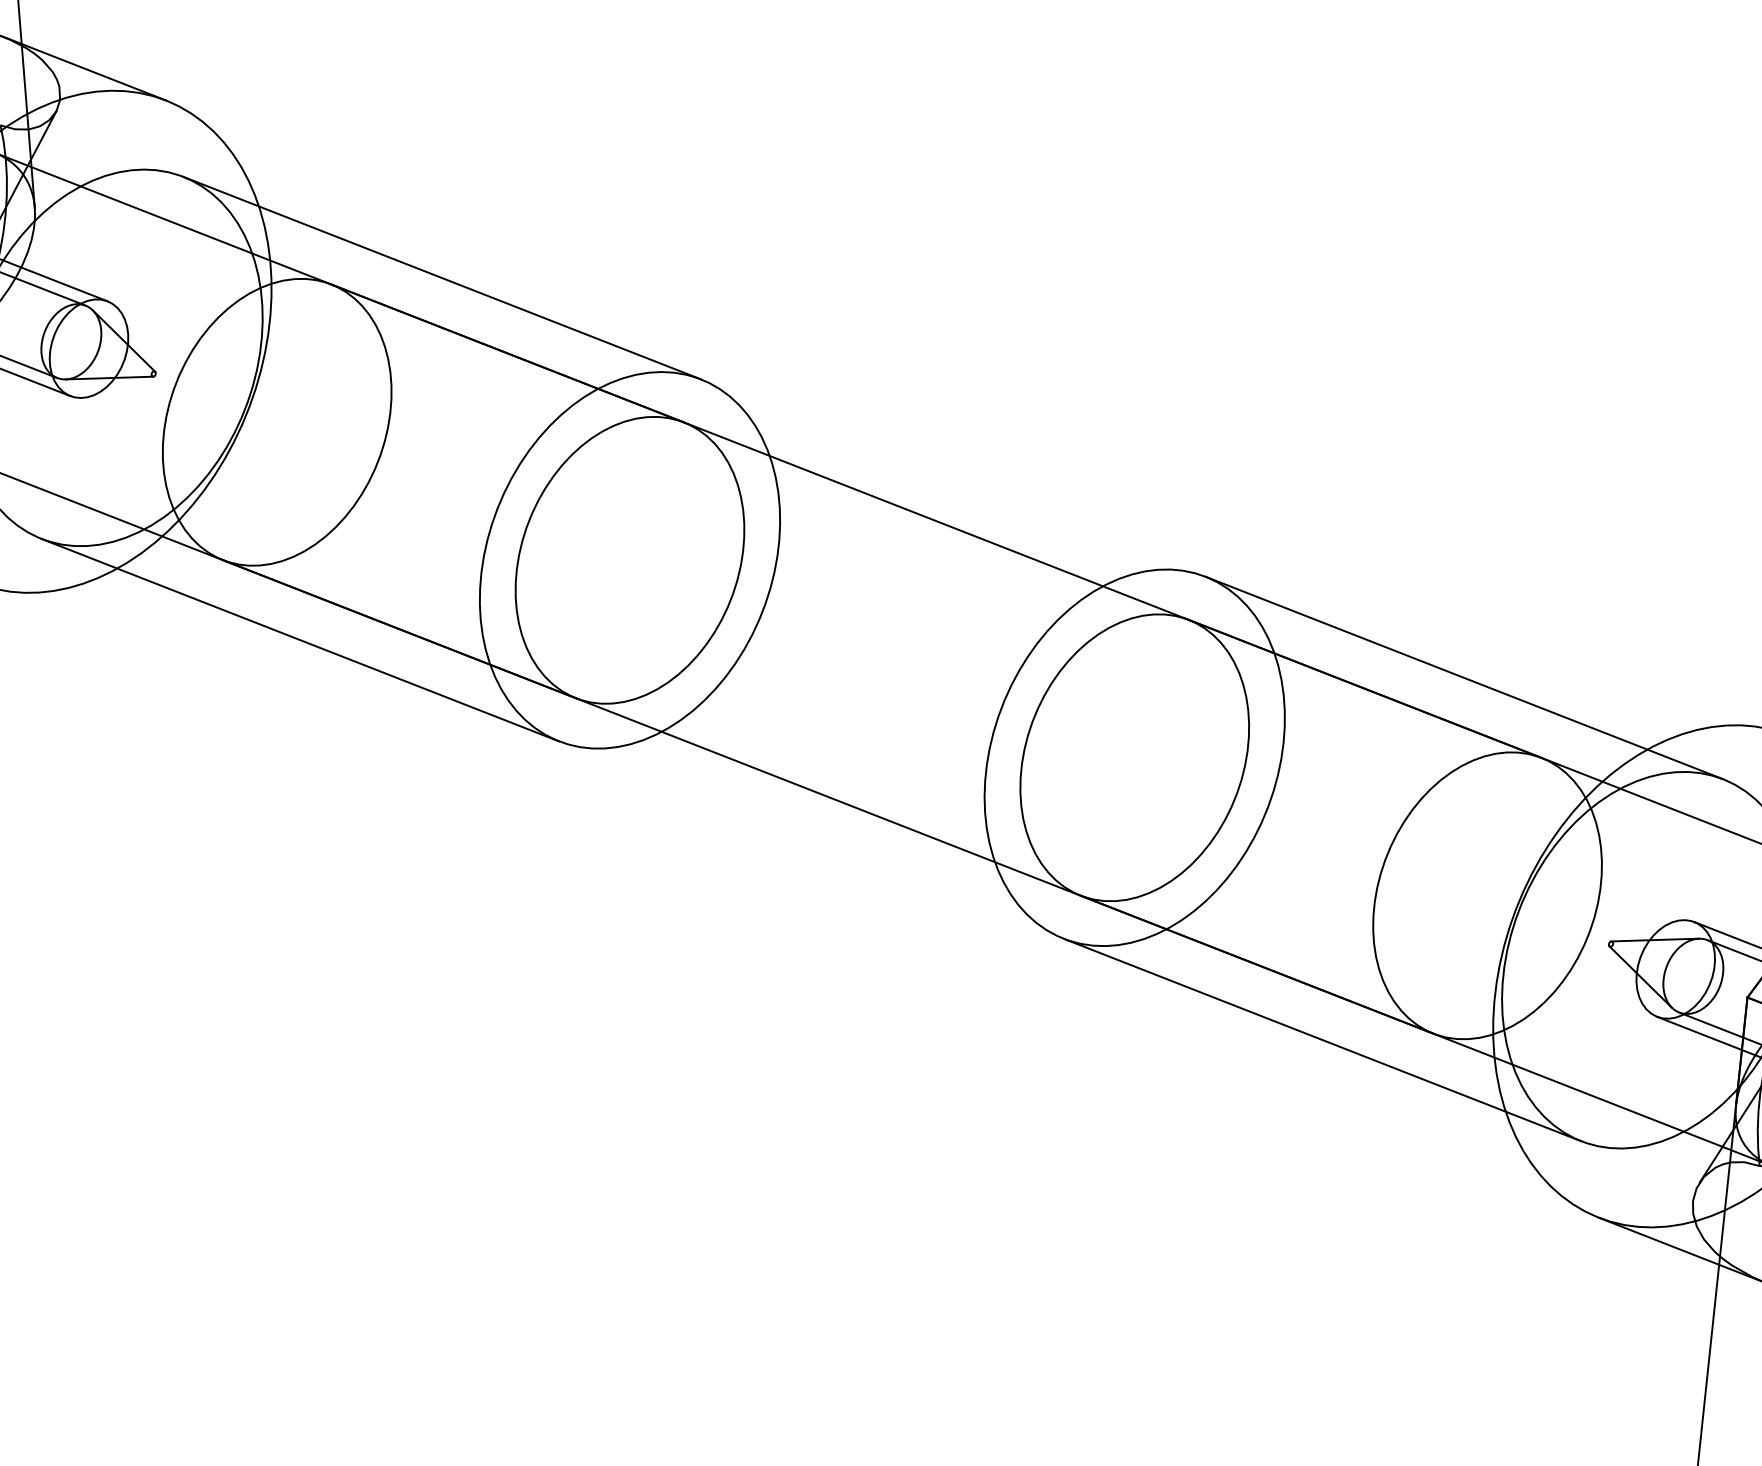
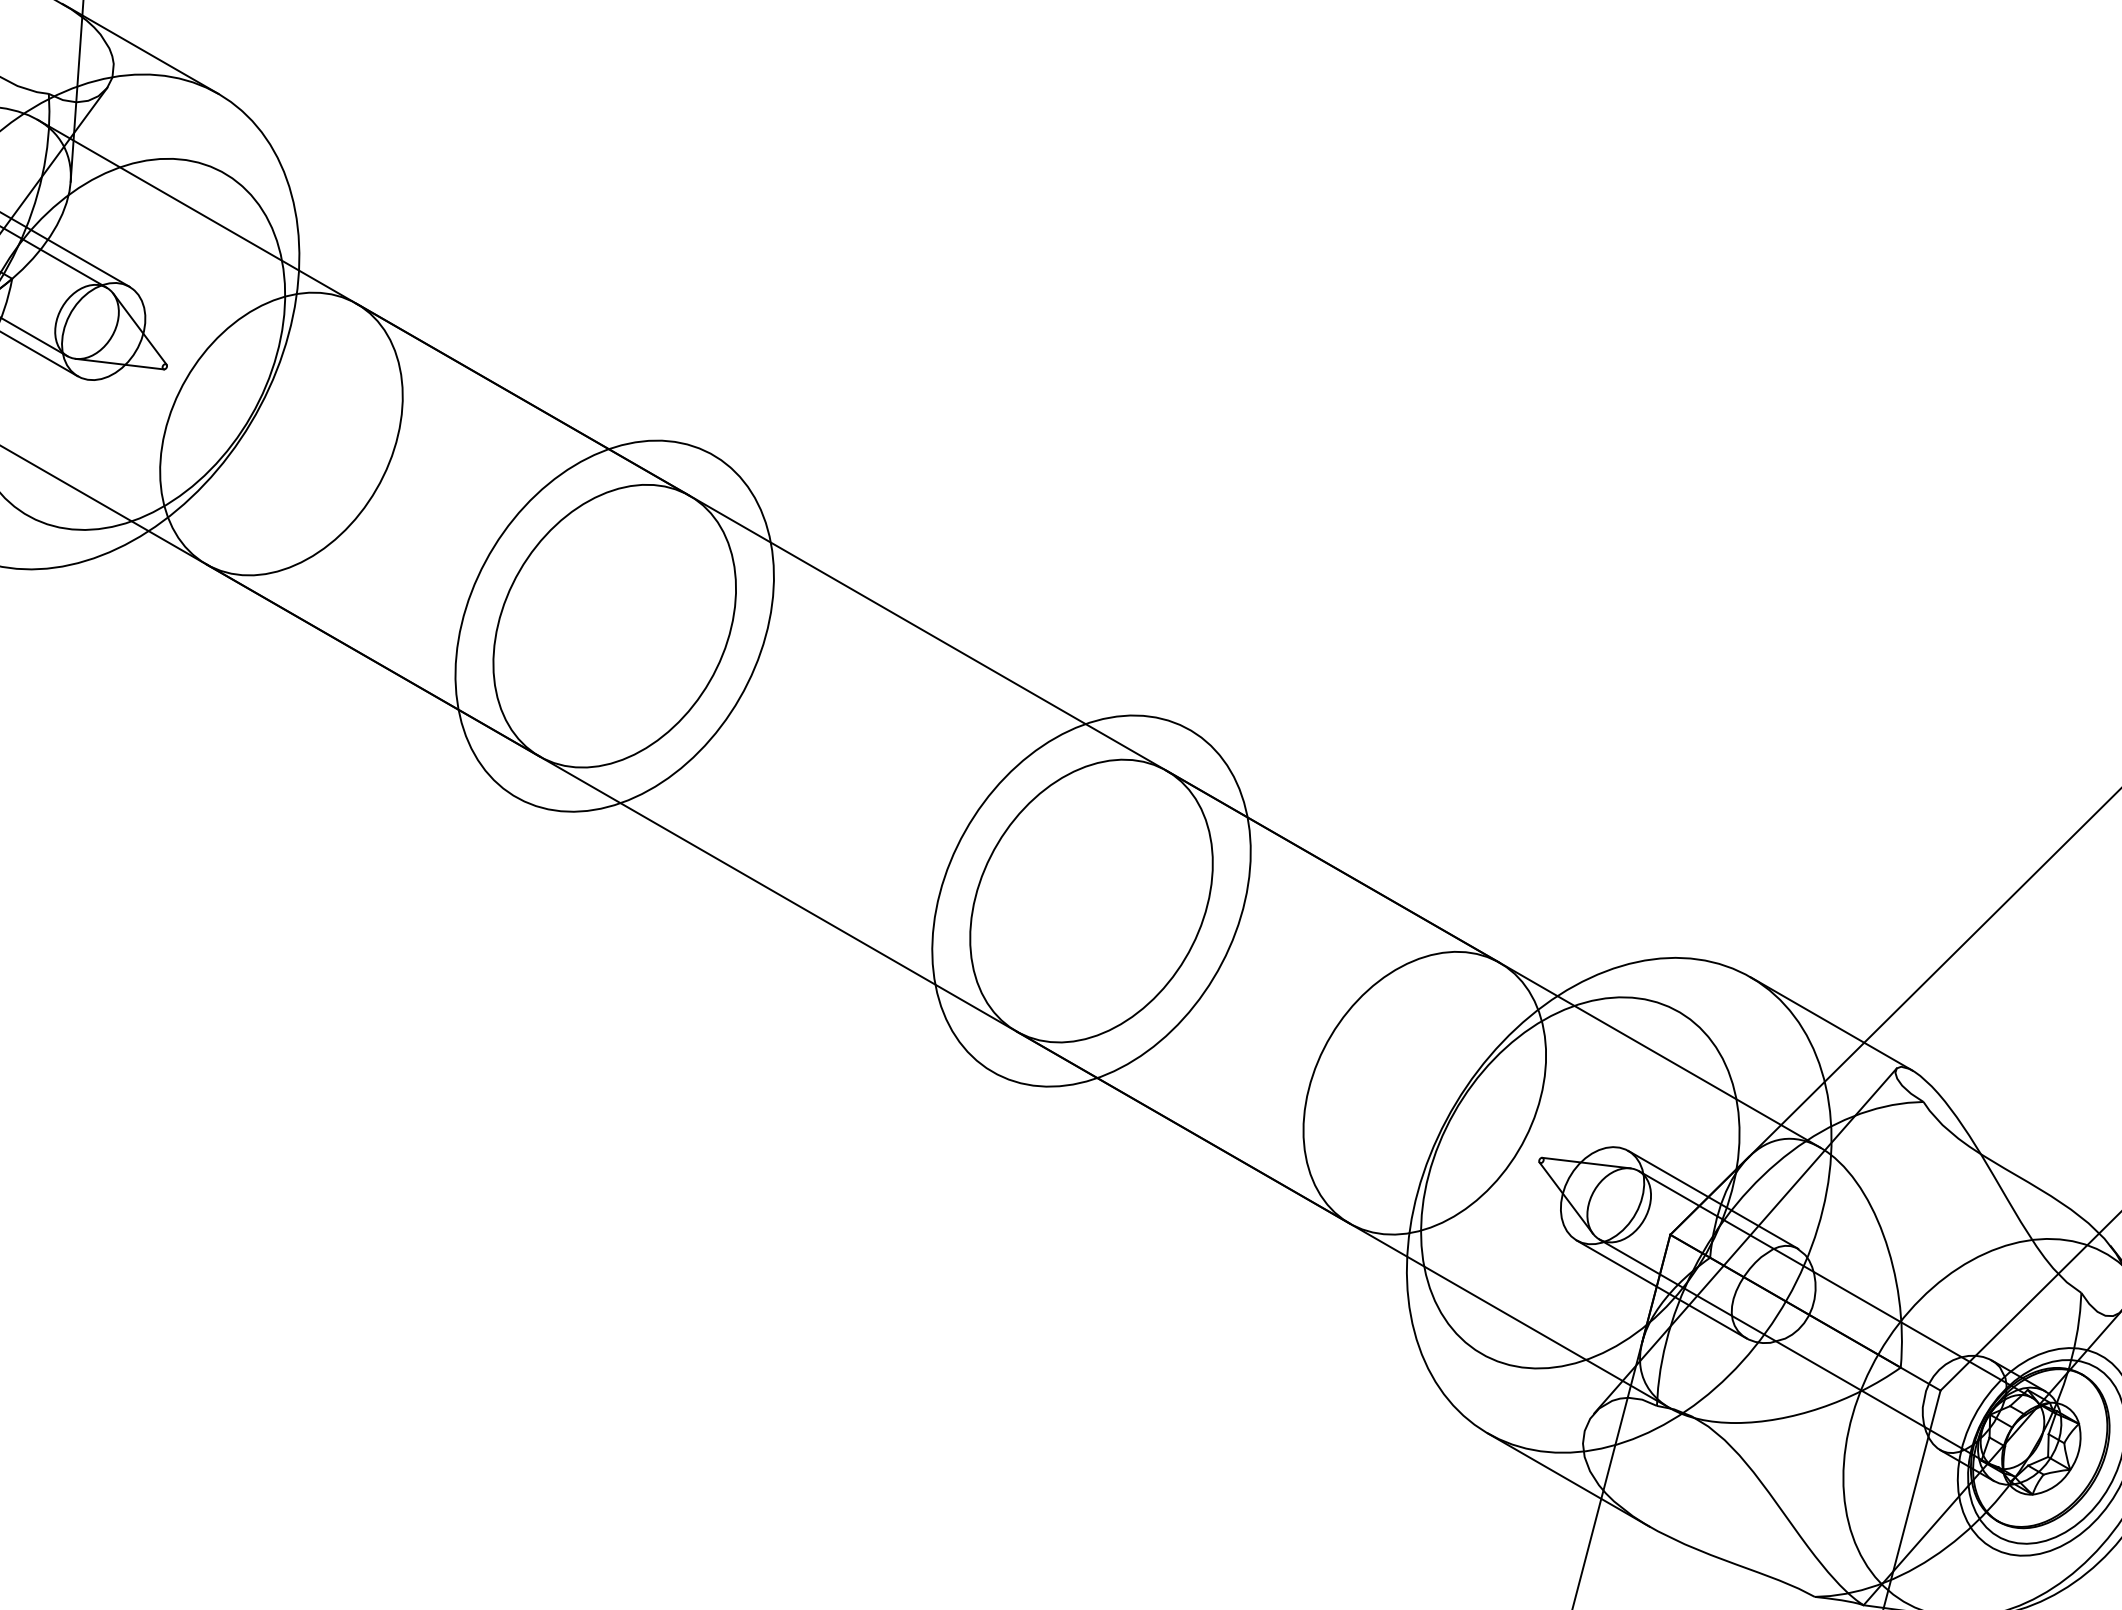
line: (441, 278) -> (468, 314), removed
line: (300, 640) -> (271, 656), removed
line: (1464, 677) -> (1434, 870), removed
line: (1321, 1039) -> (1236, 1212), removed

